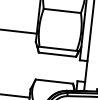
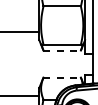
line: (57, 54) -> (62, 50), solid -> dashed
line: (54, 81) -> (62, 77), solid -> dashed

